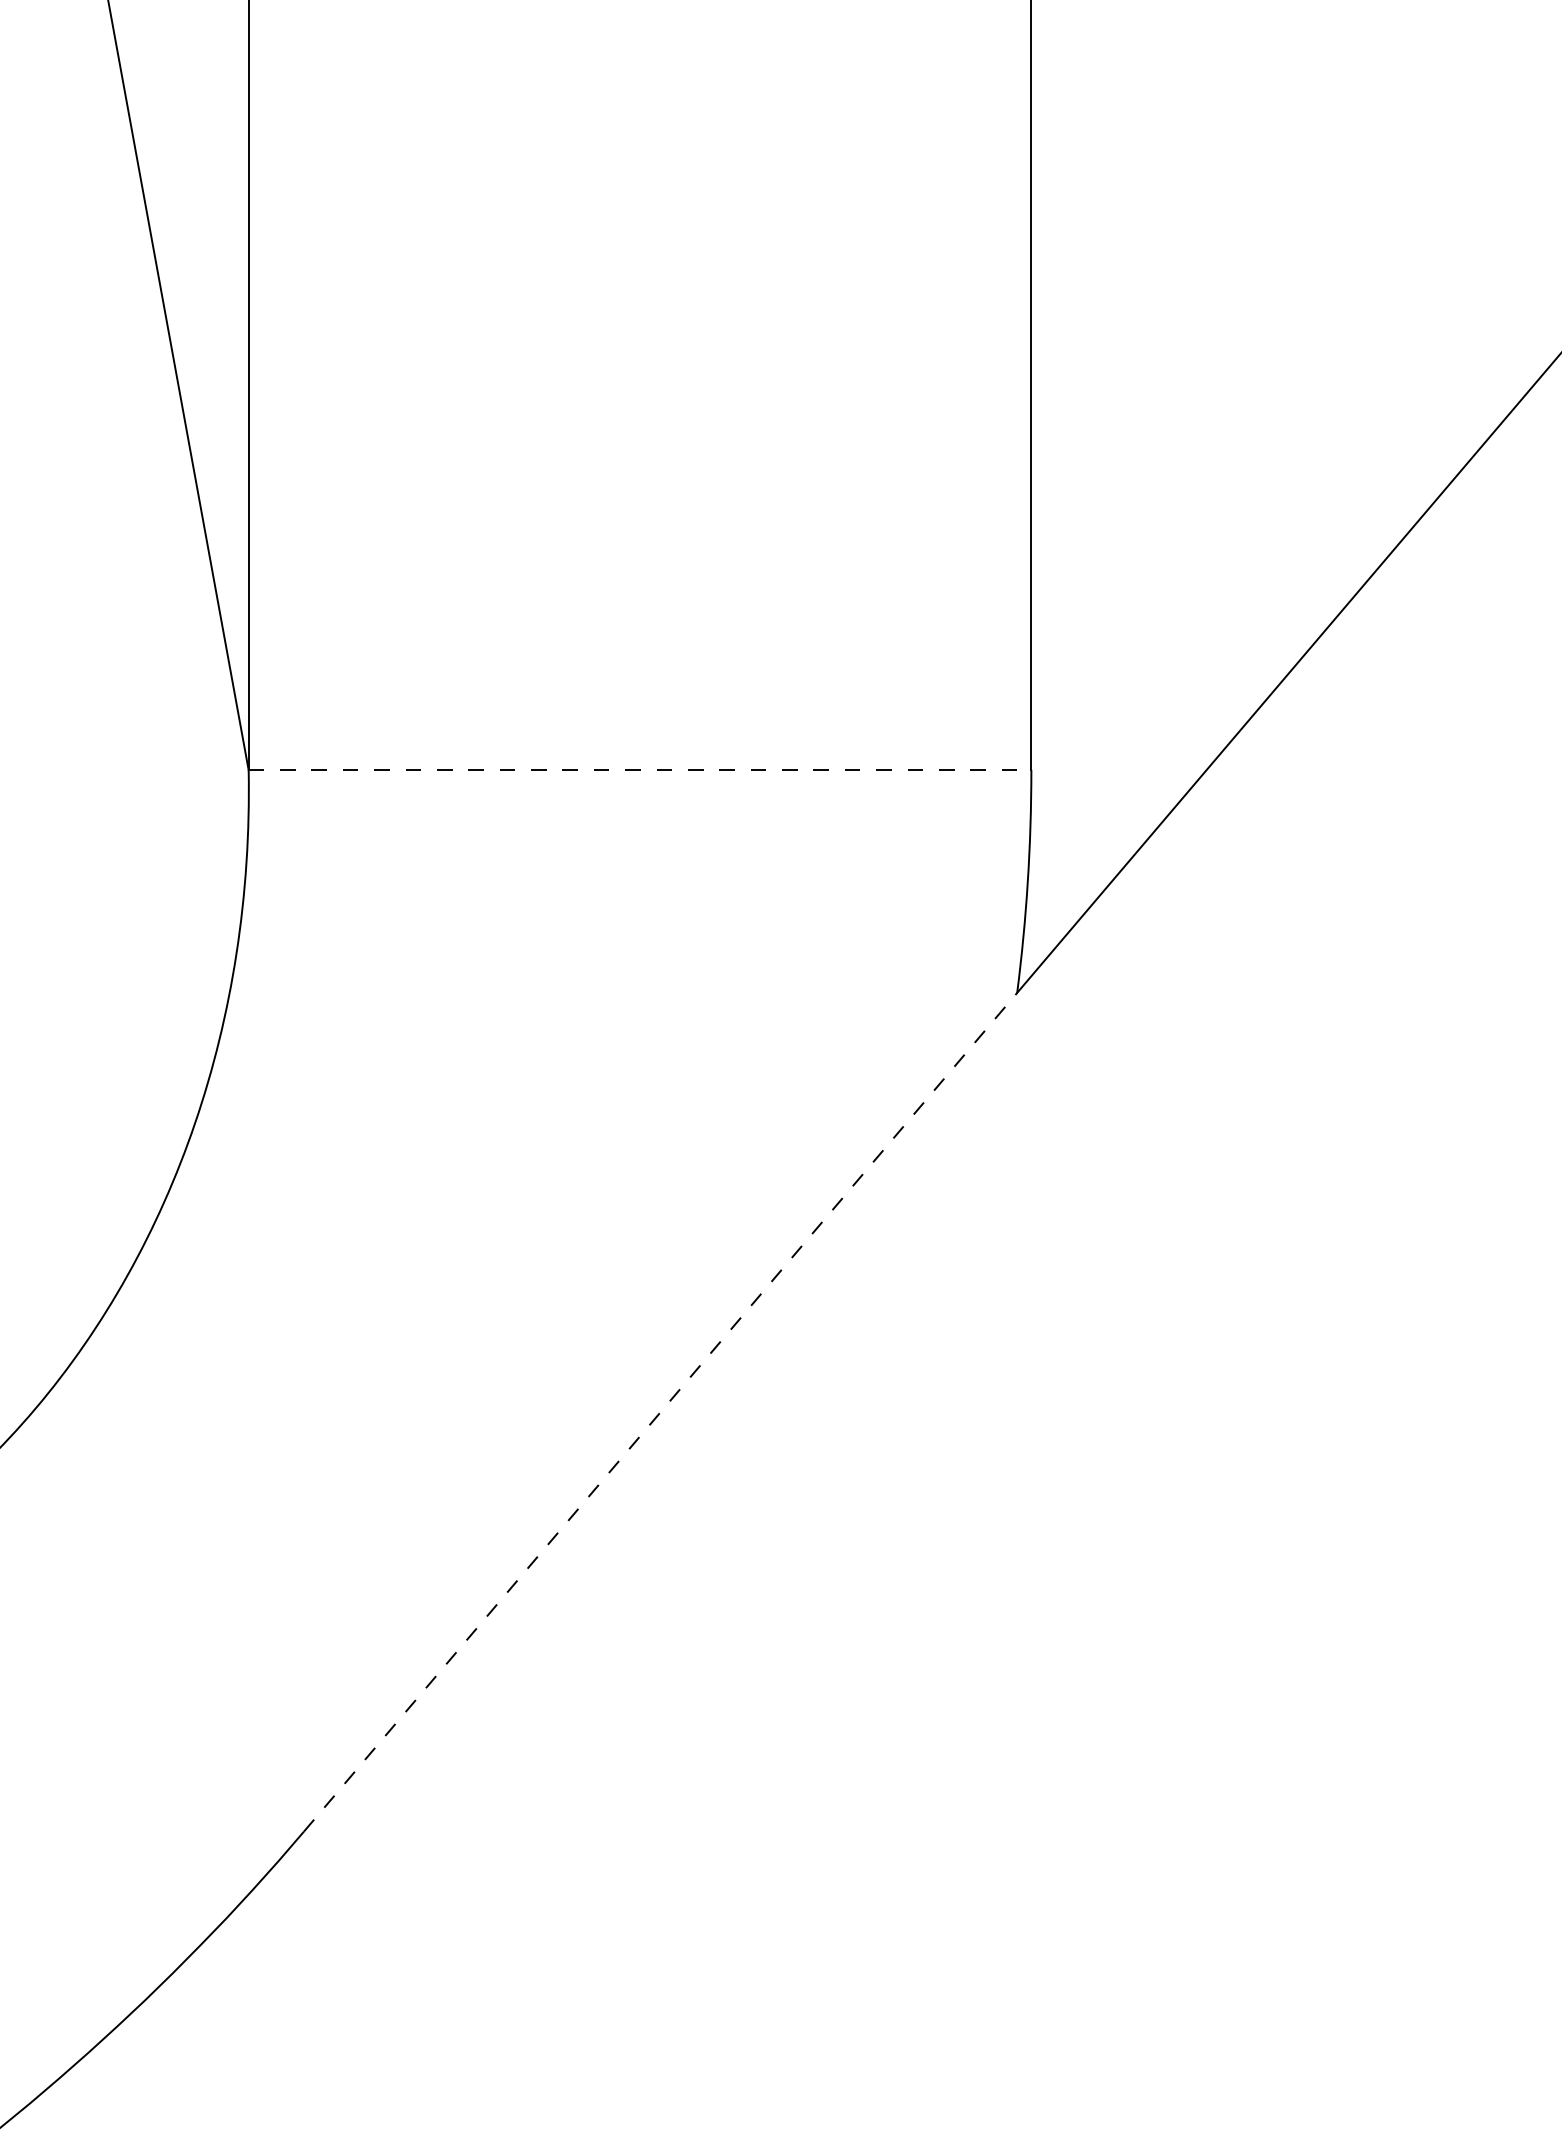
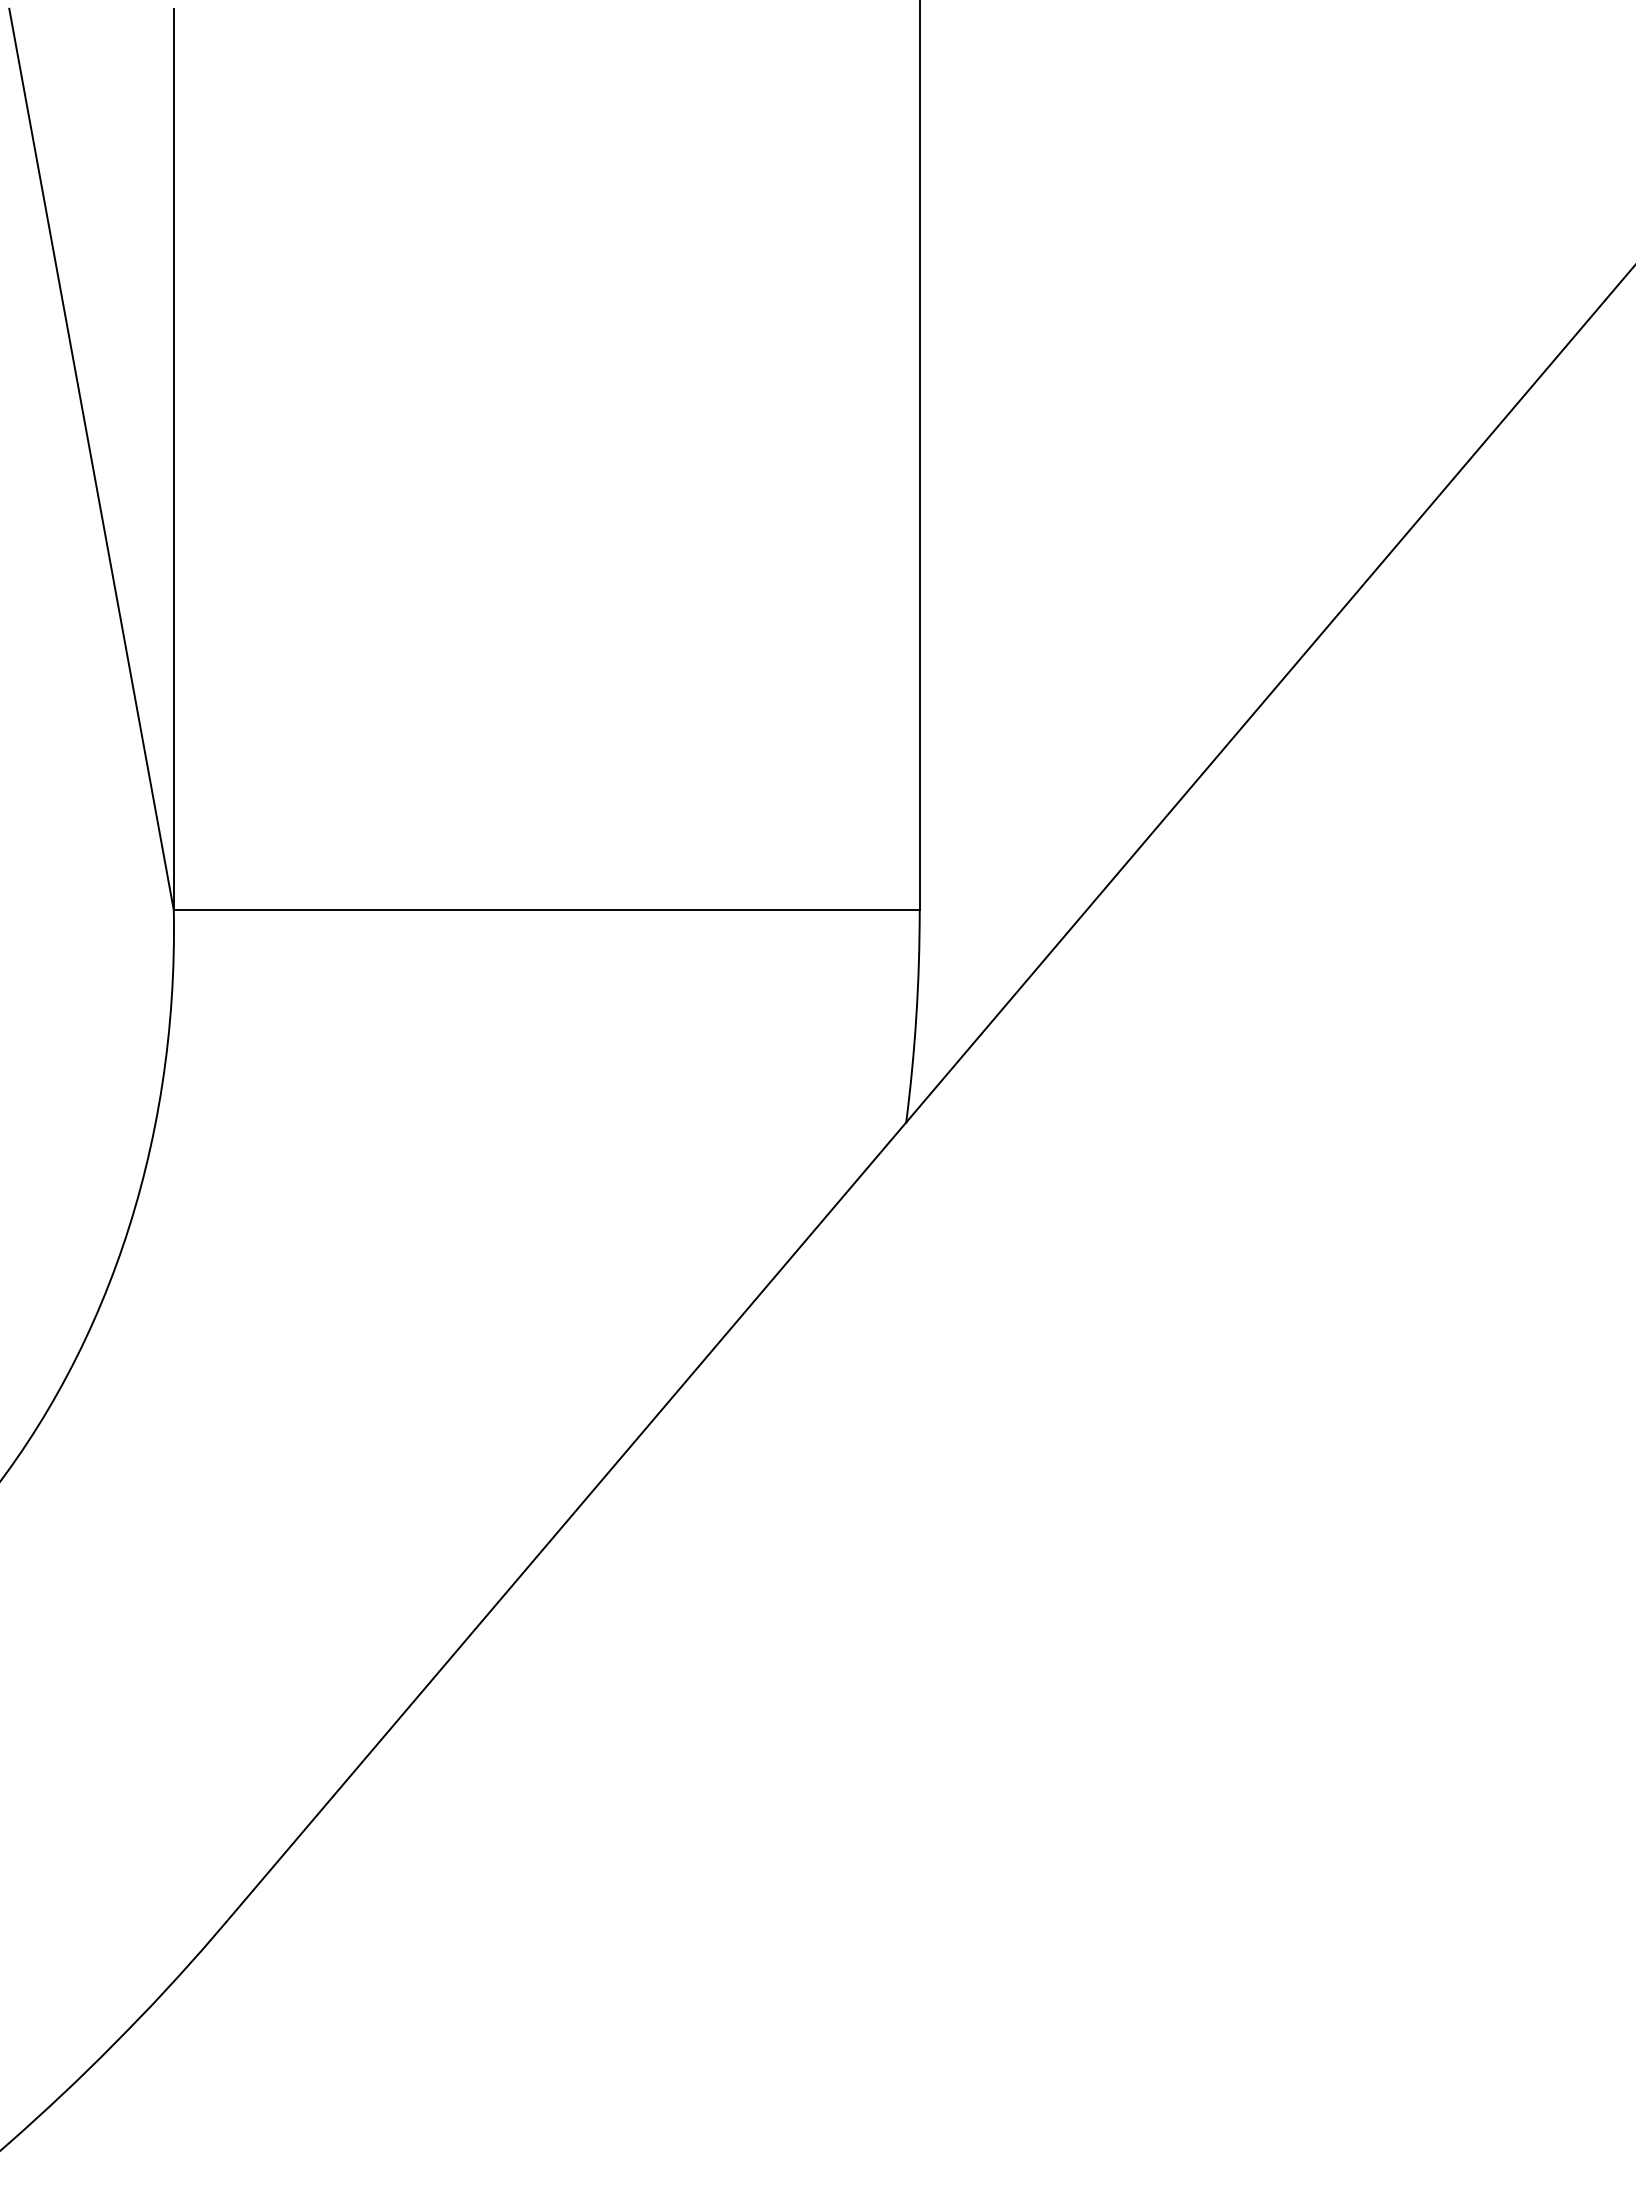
line: (639, 770) -> (546, 910), dashed -> solid
line: (660, 1412) -> (566, 1522), dashed -> solid

